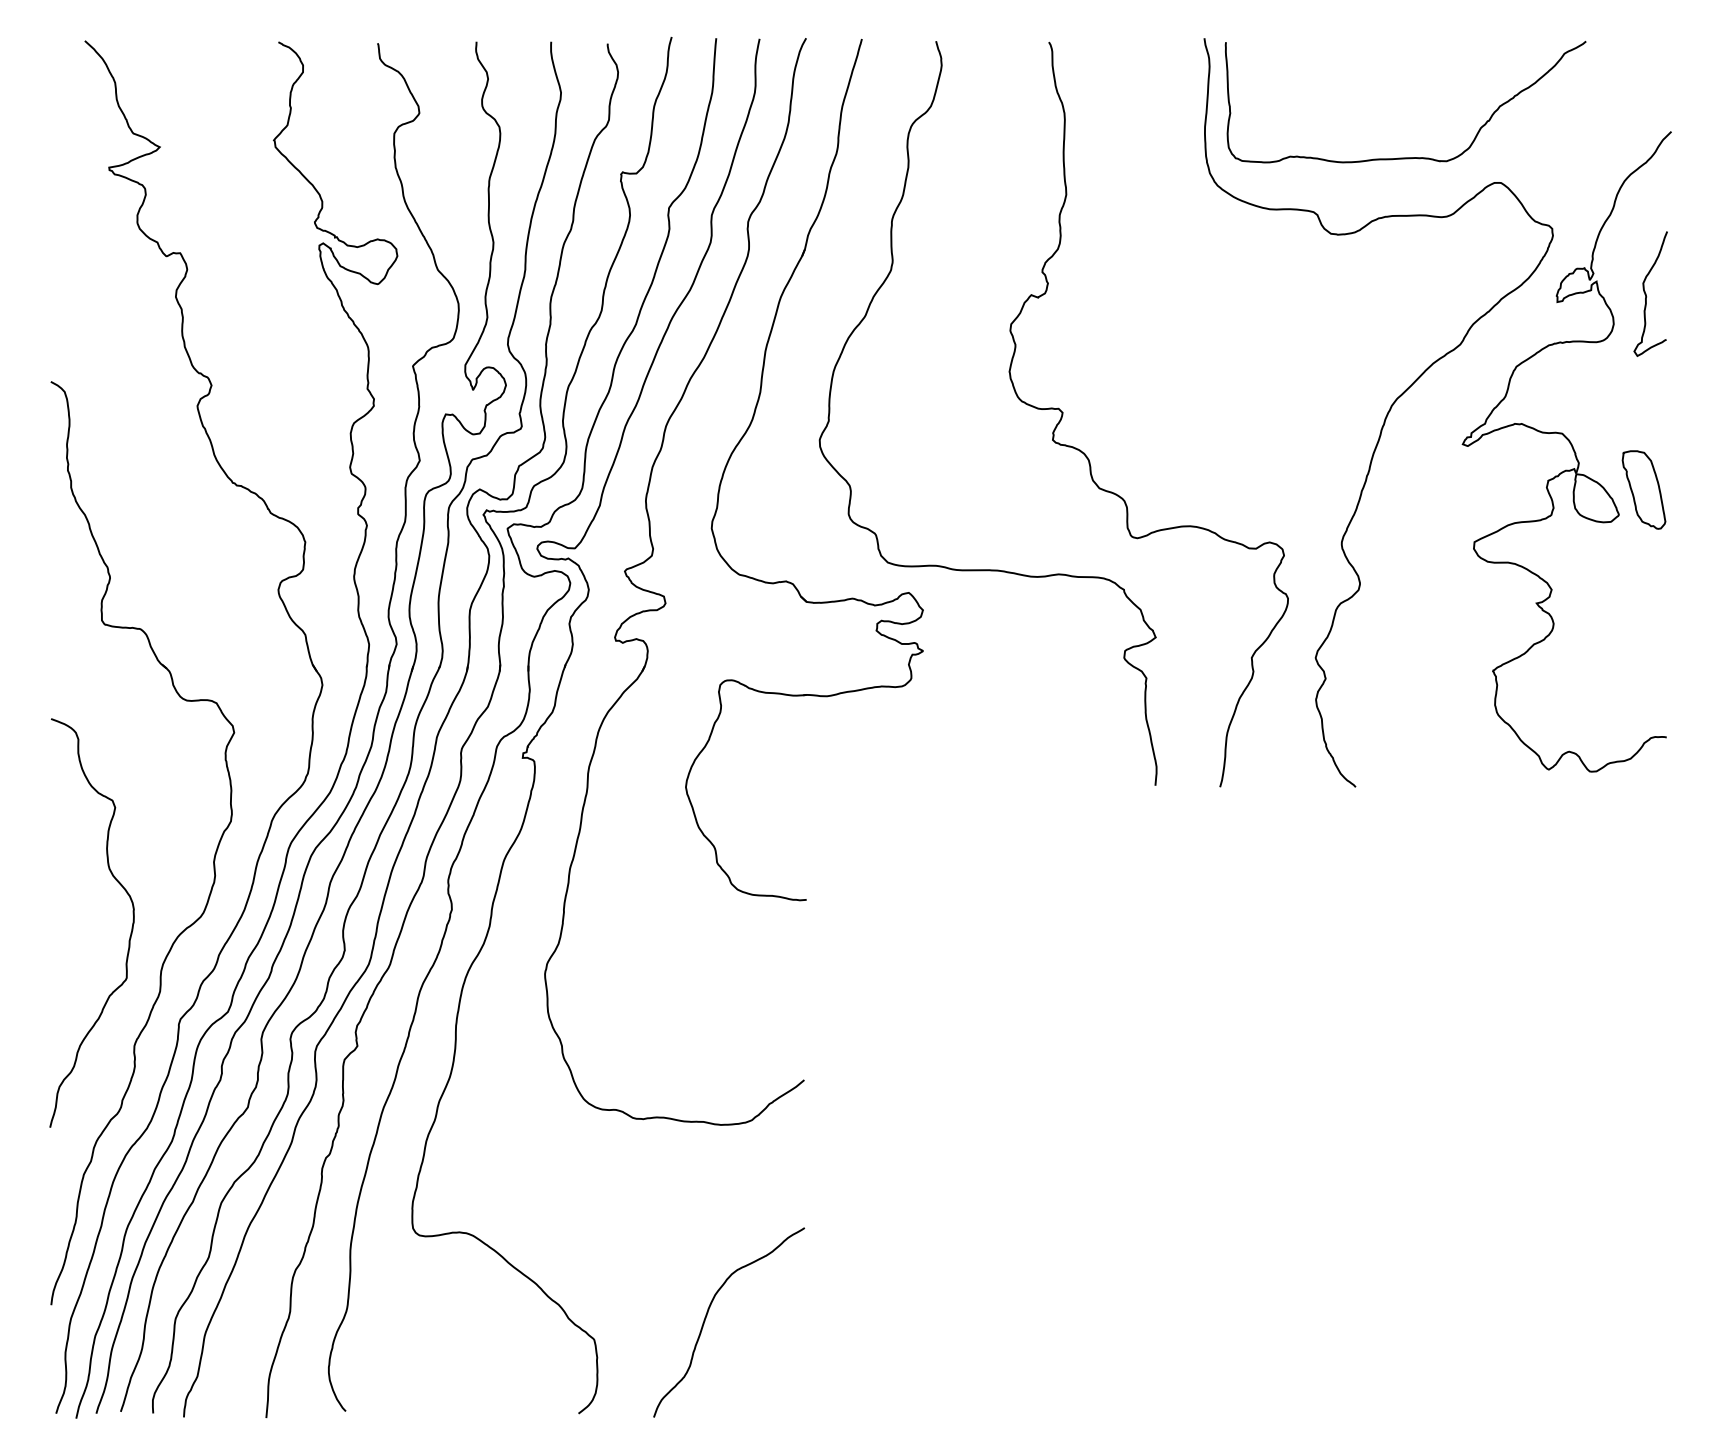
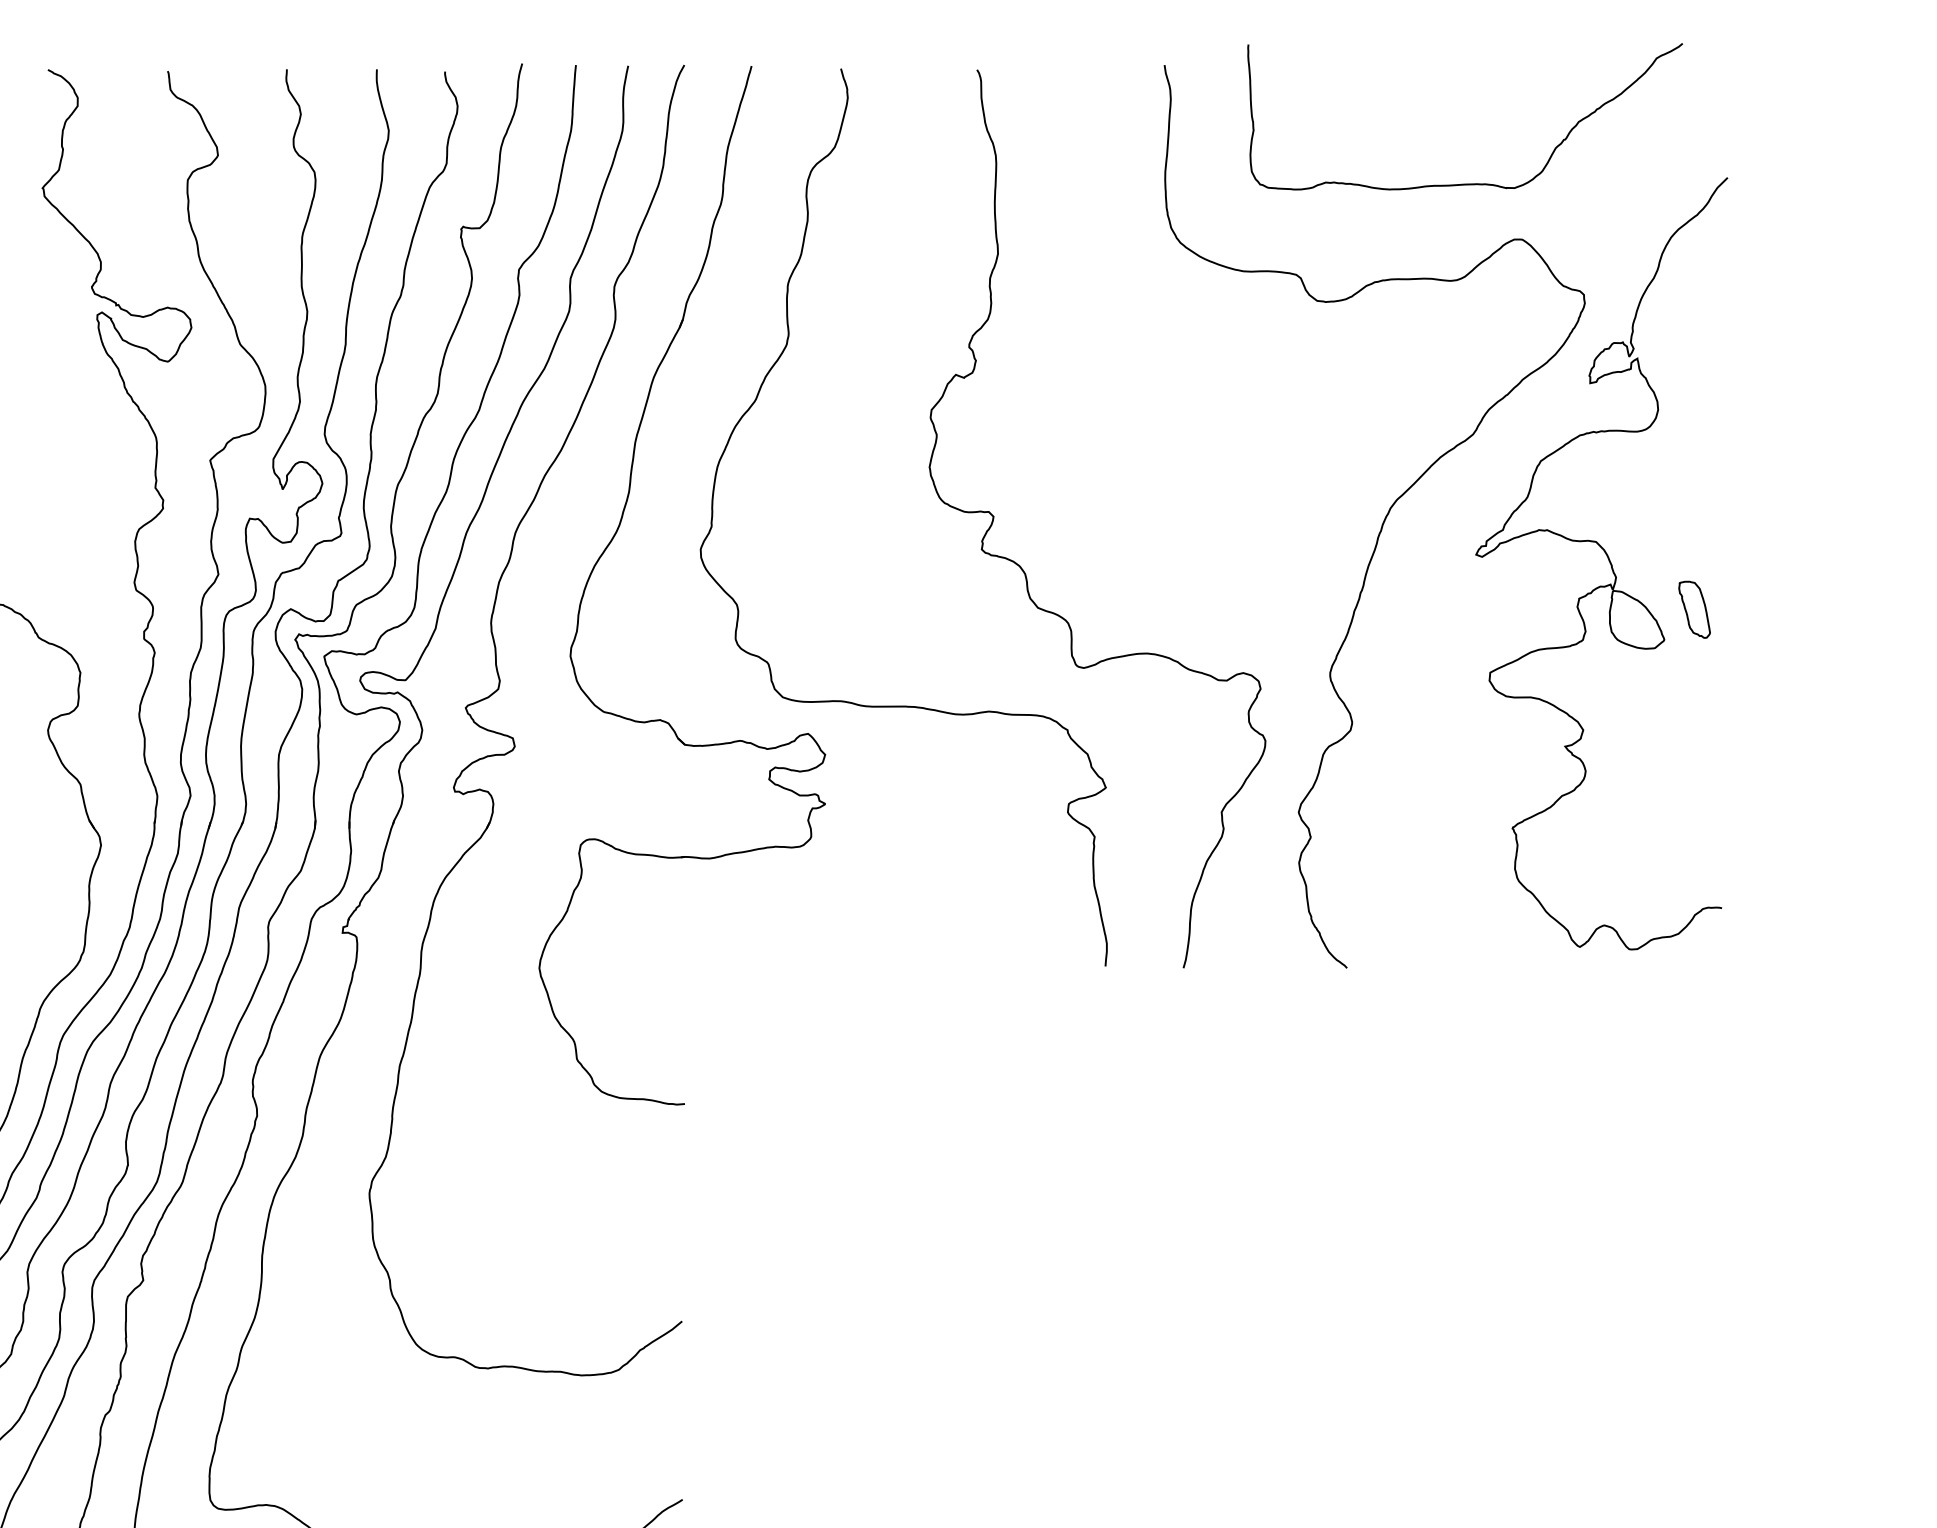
curve: (1405, 157) -> (1464, 183), moved
curve: (1646, 293) -> (1697, 372), removed
part: (1643, 489) -> (1694, 609), size x0.6

